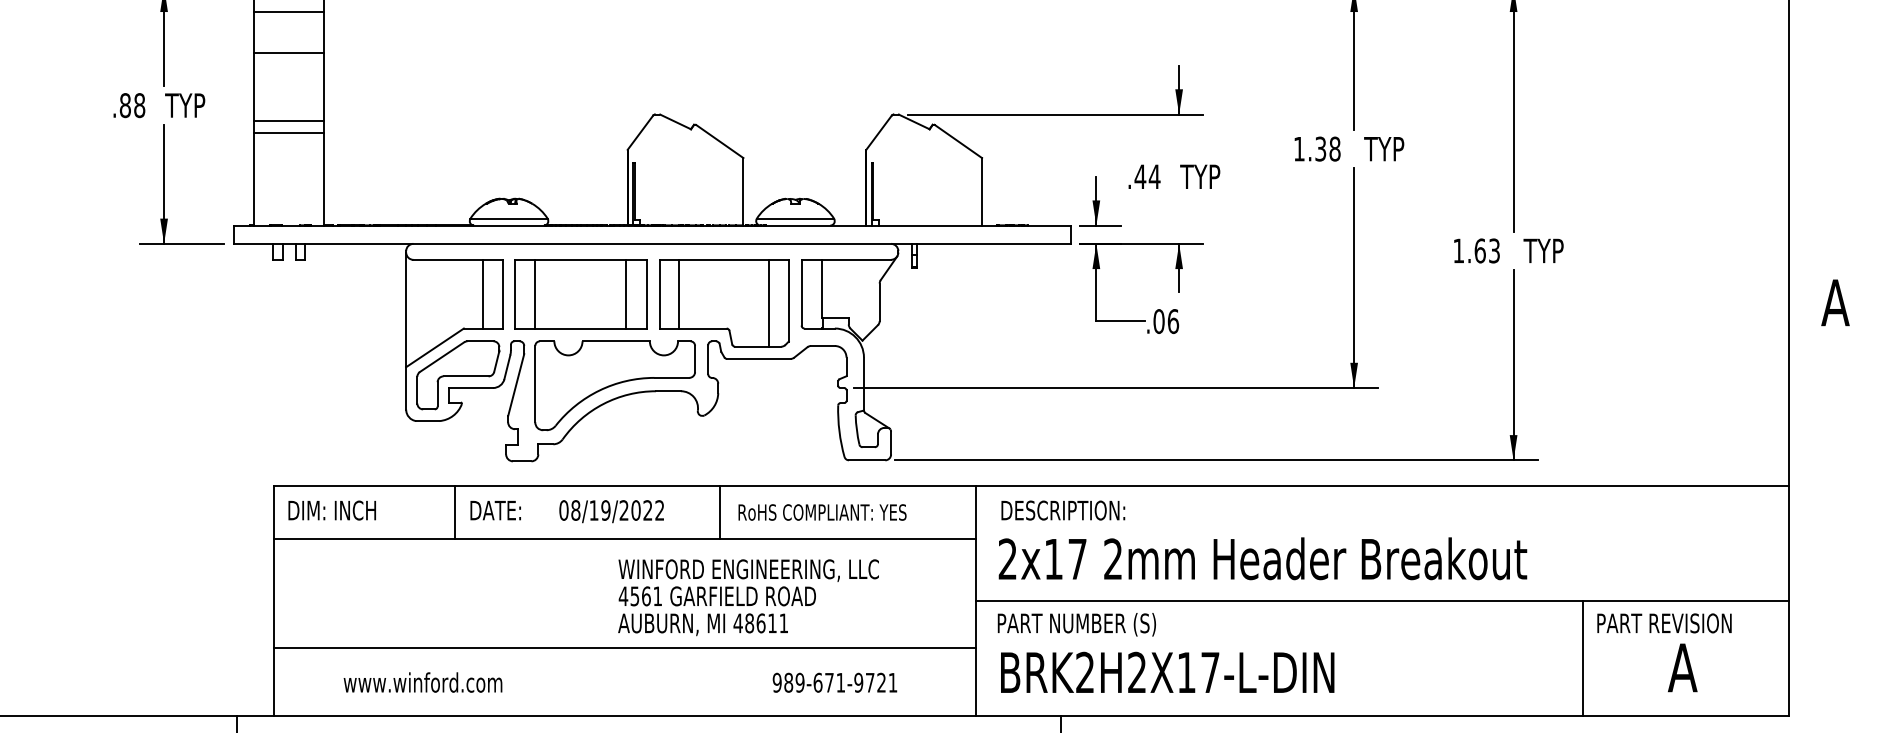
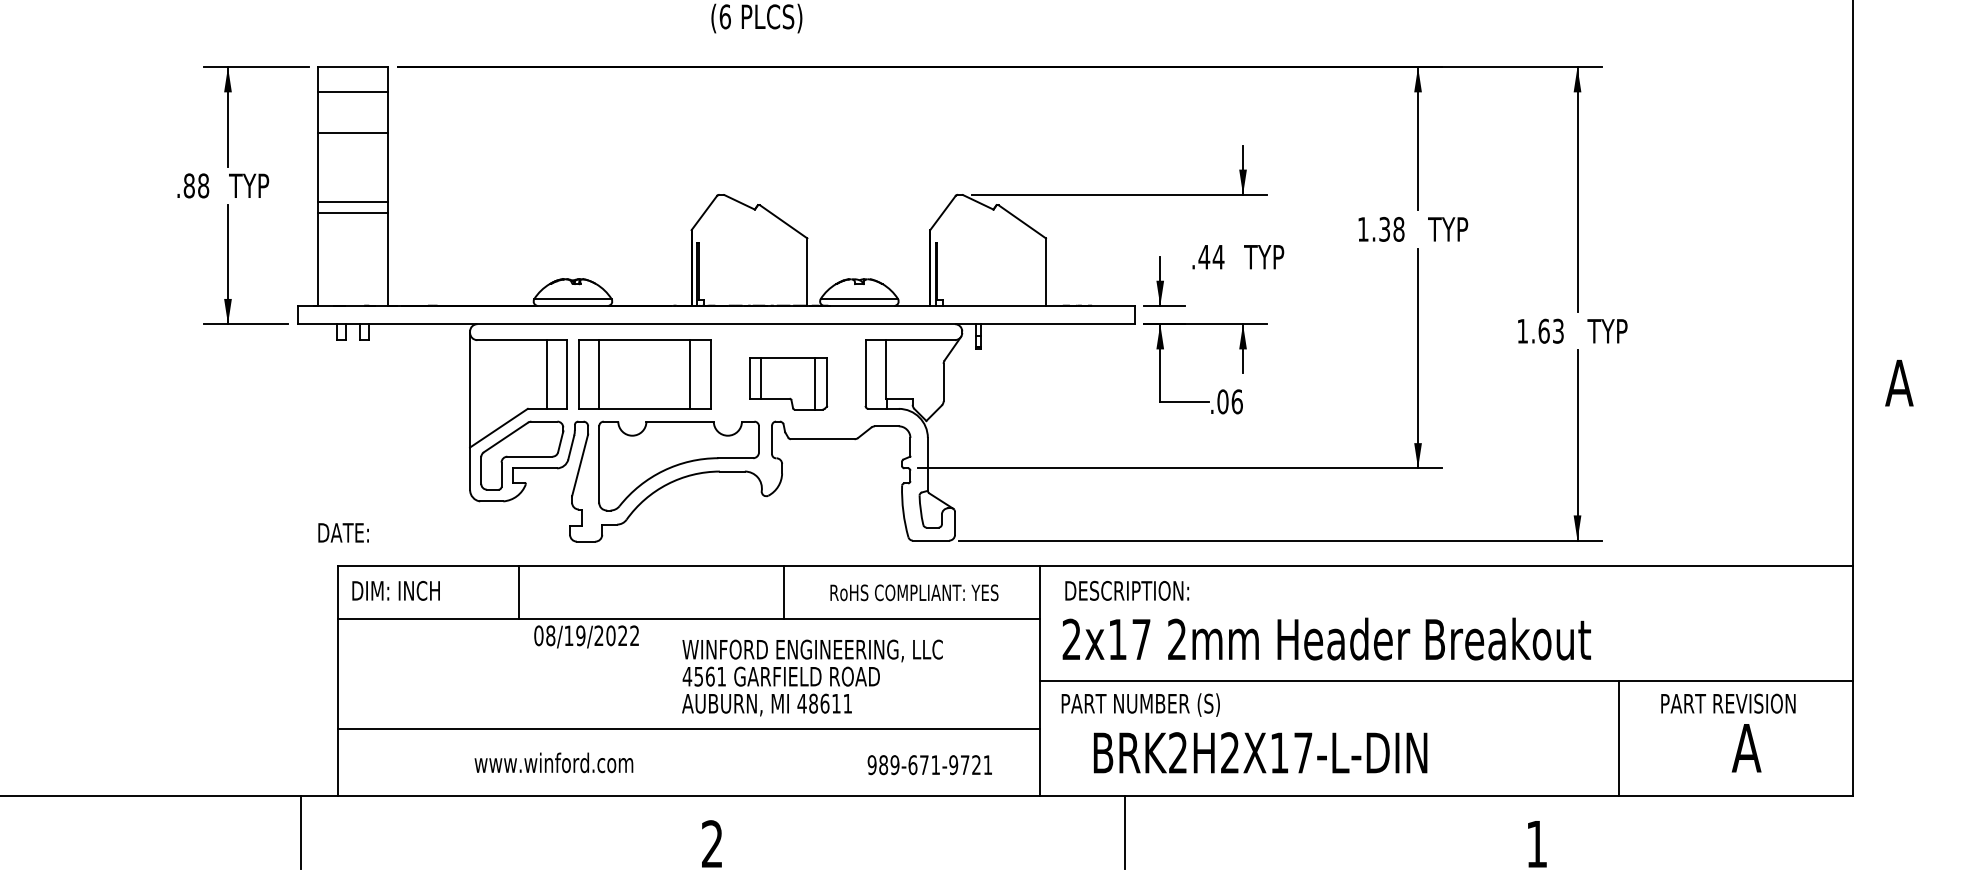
part: (724, 303) -> (788, 383), size x0.6
text: (495, 510) -> (343, 532), moved
text: (611, 511) -> (586, 636), moved
text: (822, 512) -> (914, 592), moved
line: (1582, 658) -> (1619, 738), moved
text: (1167, 672) -> (1260, 752), moved
text: (422, 682) -> (553, 762), moved
text: (834, 683) -> (929, 765), moved

